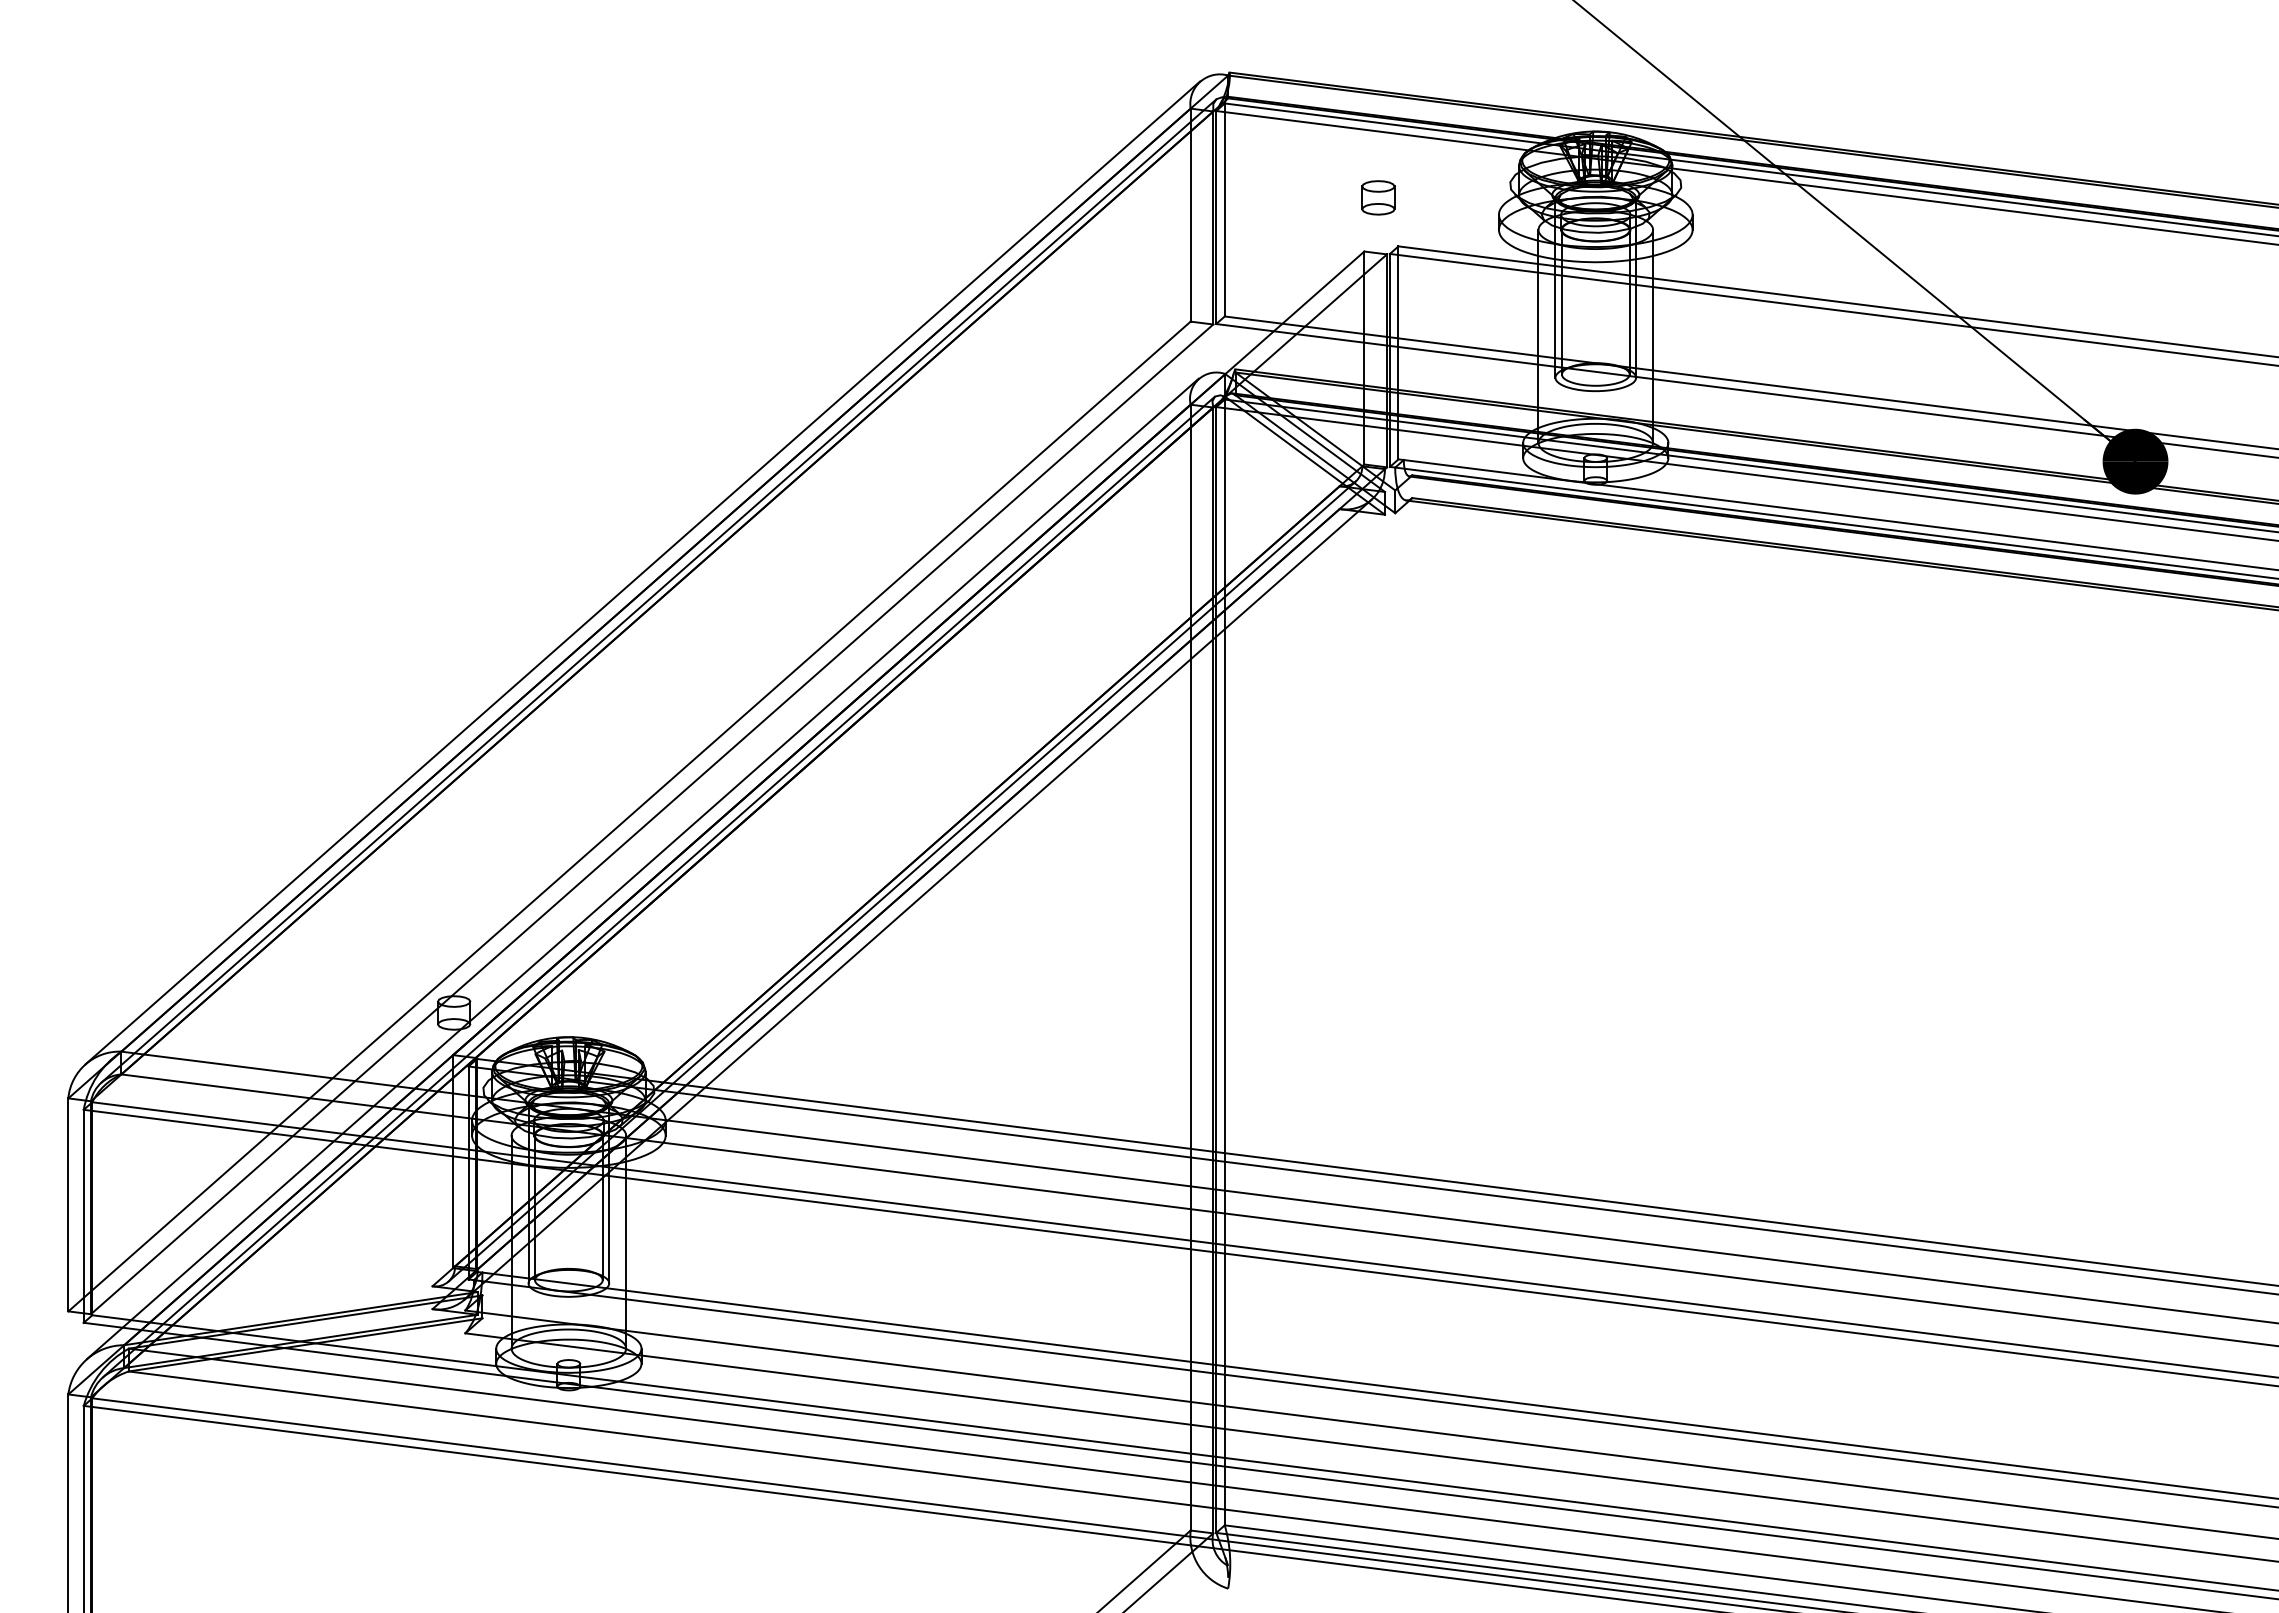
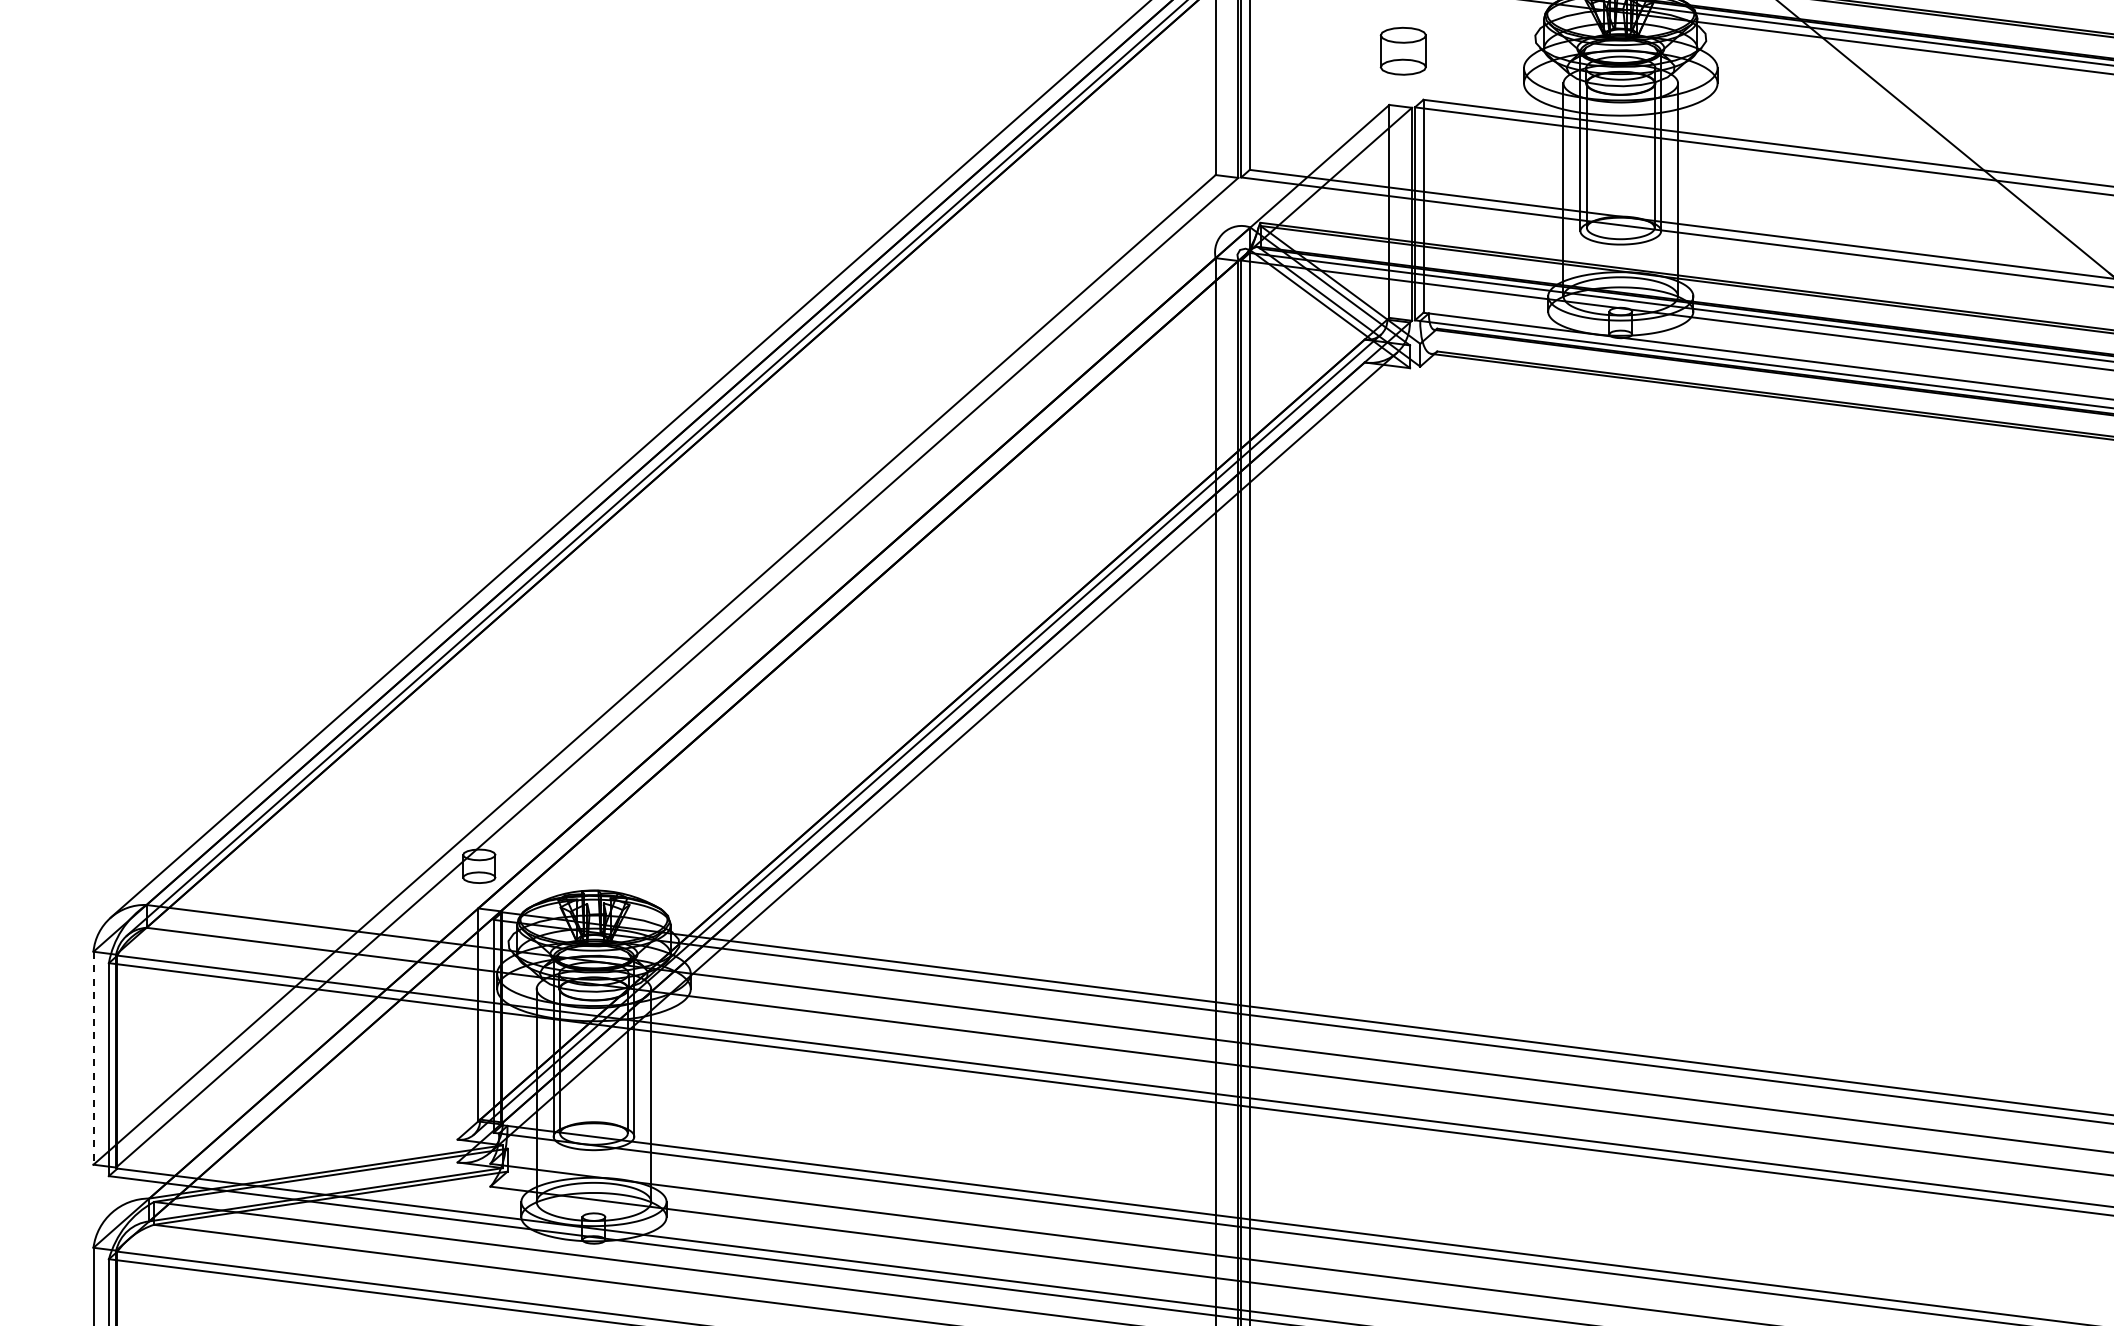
part: (1378, 197) -> (1403, 50), size x1.4
line: (642, 868) -> (667, 721), removed
line: (658, 886) -> (683, 739), removed
line: (68, 1204) -> (93, 1057), solid -> dashed

